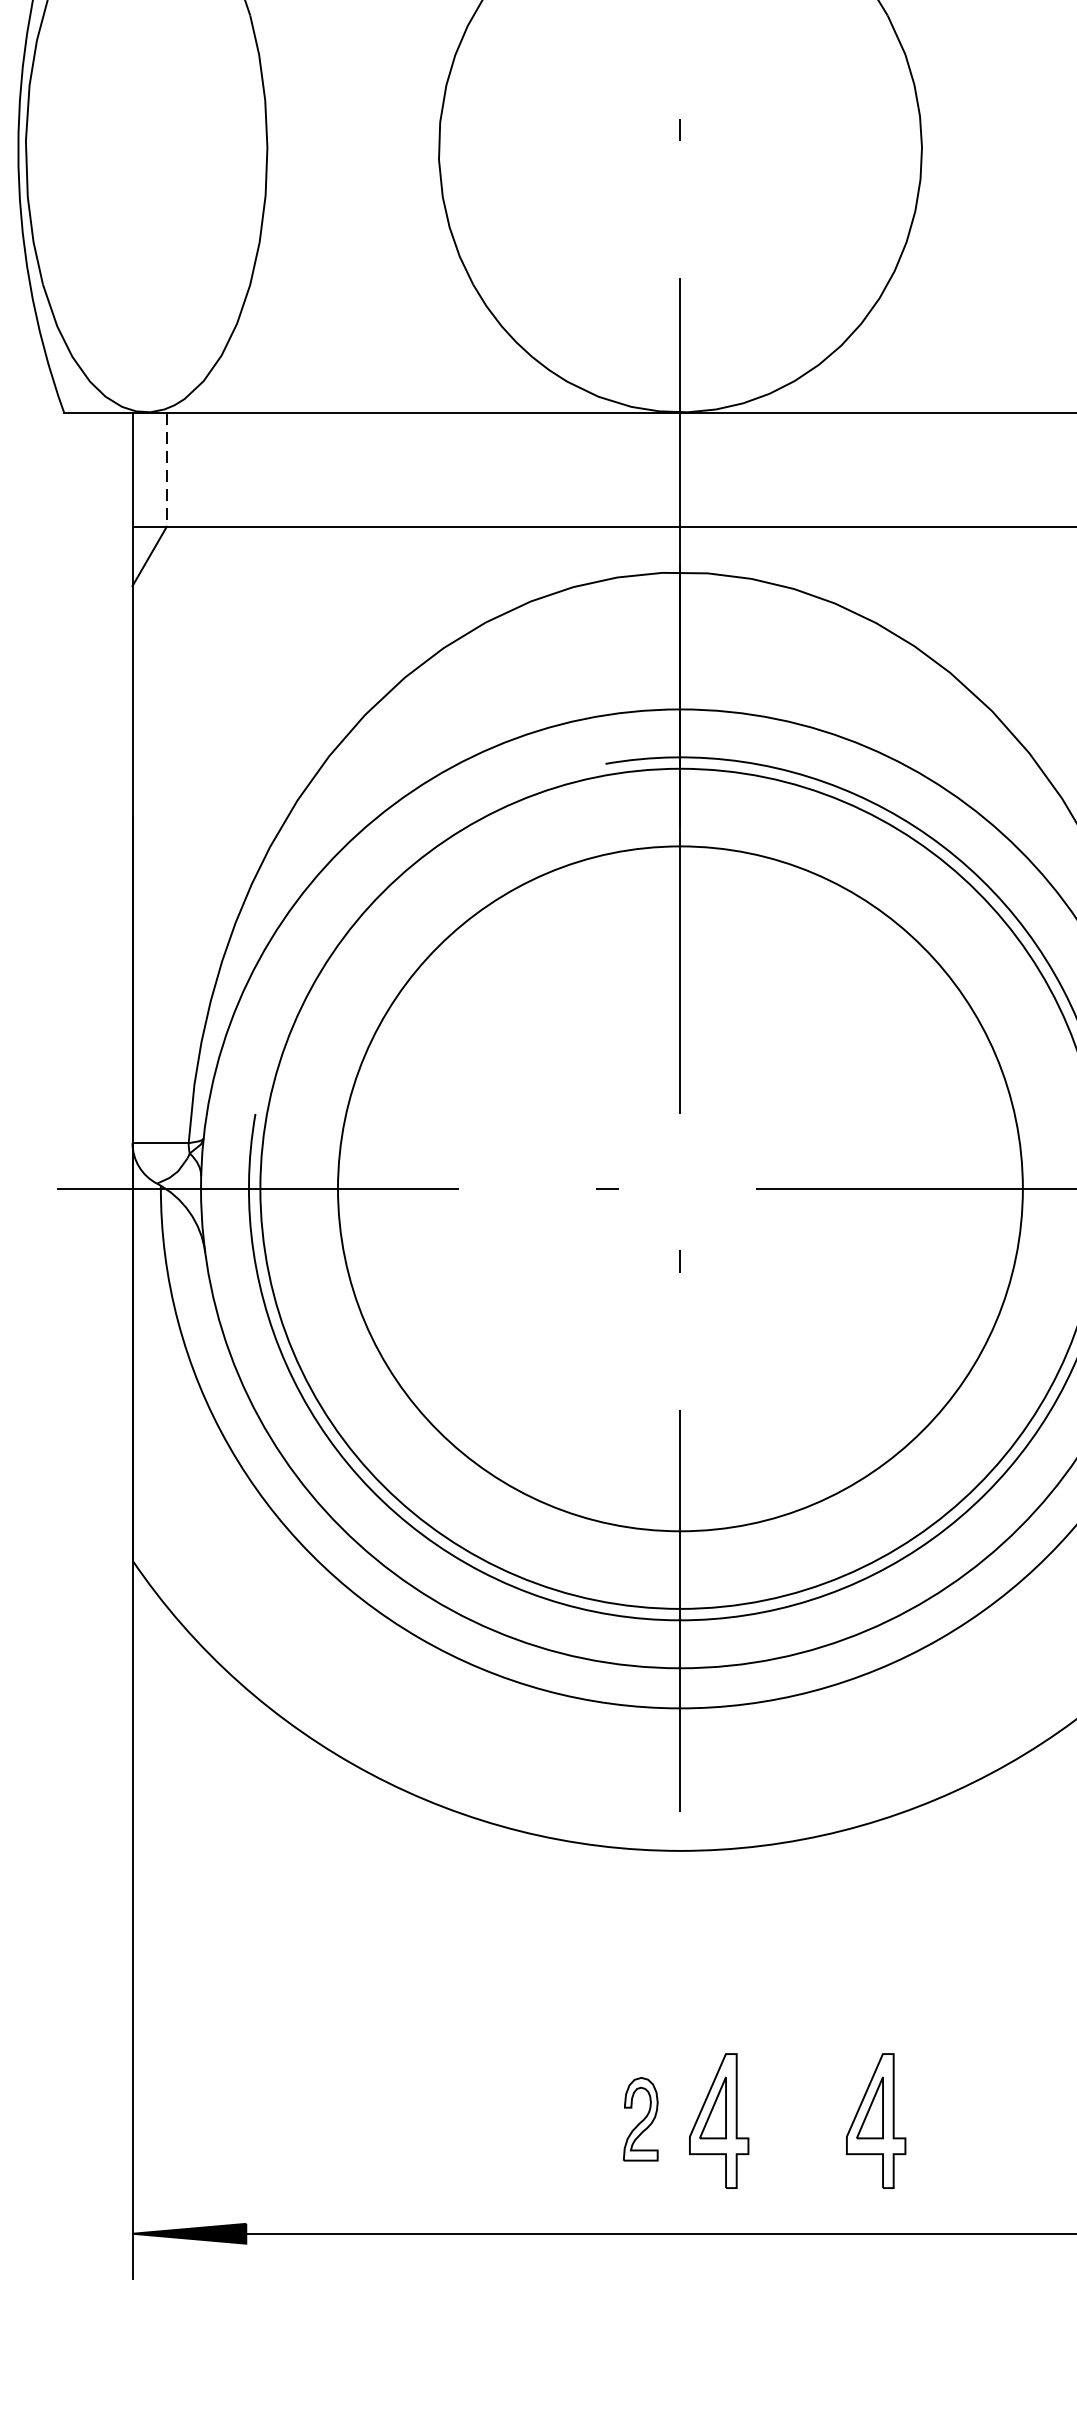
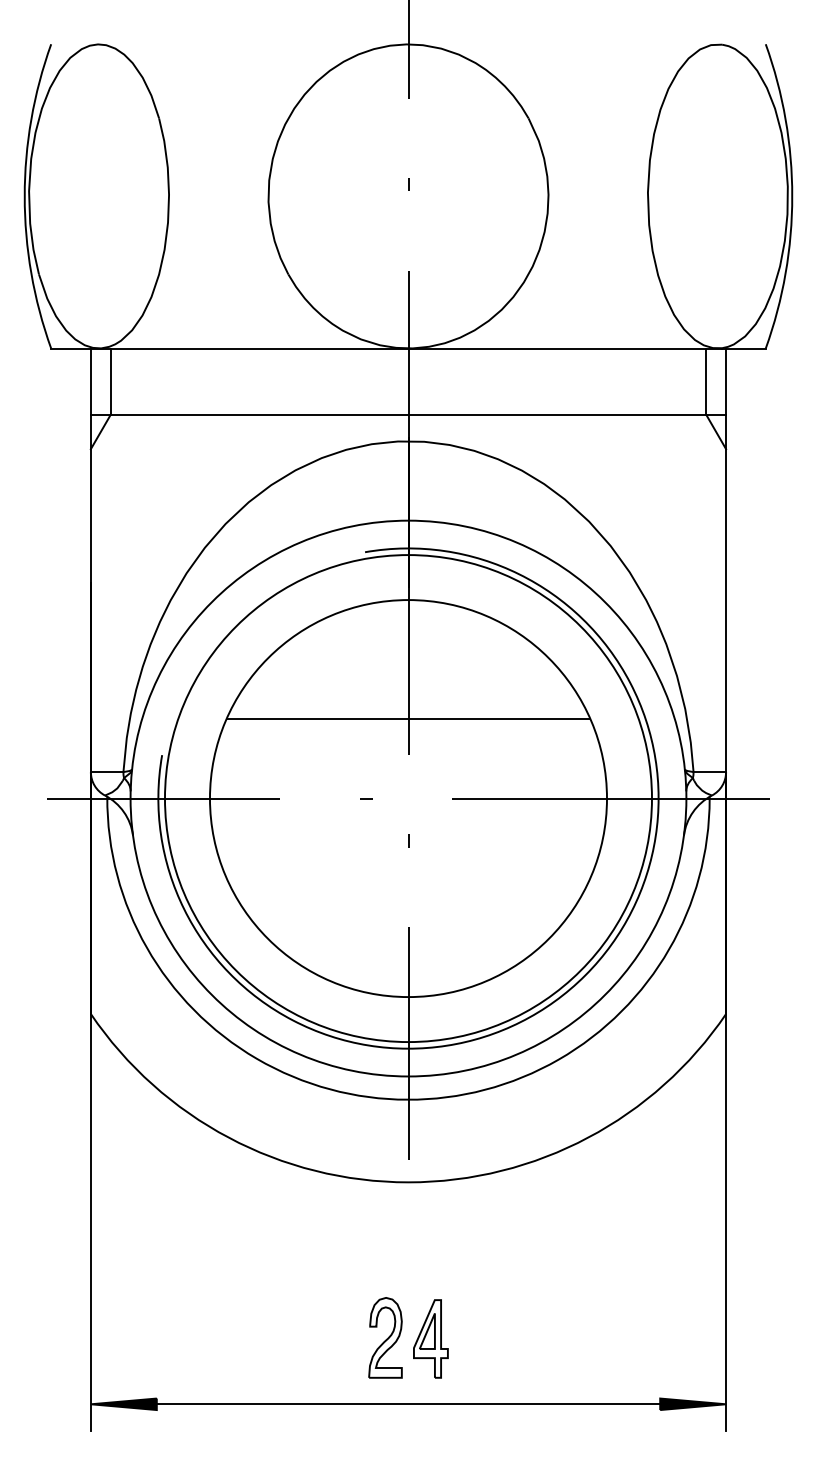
line: (166, 471) -> (110, 382), dashed -> solid
line: (680, 1052) -> (408, 719), added
part: (640, 2118) -> (385, 1337), size x1.67
part: (875, 2120) -> (521, 1338), removed

